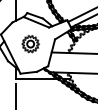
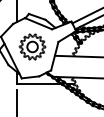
part: (30, 43) -> (32, 46), size x1.43

